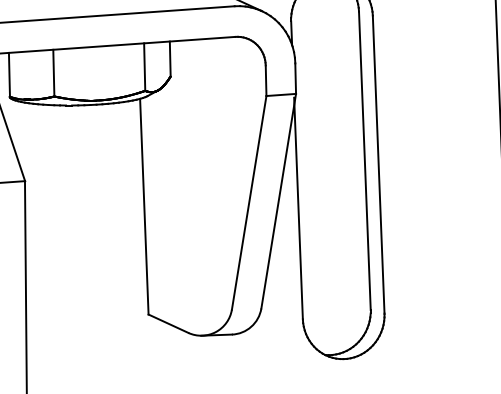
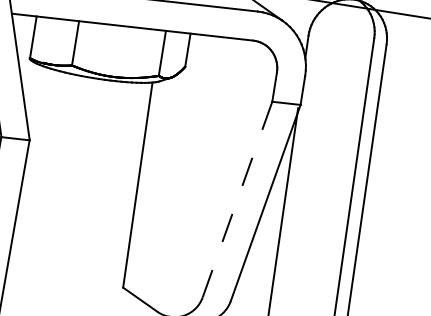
line: (249, 203) -> (237, 200), solid -> dashed

